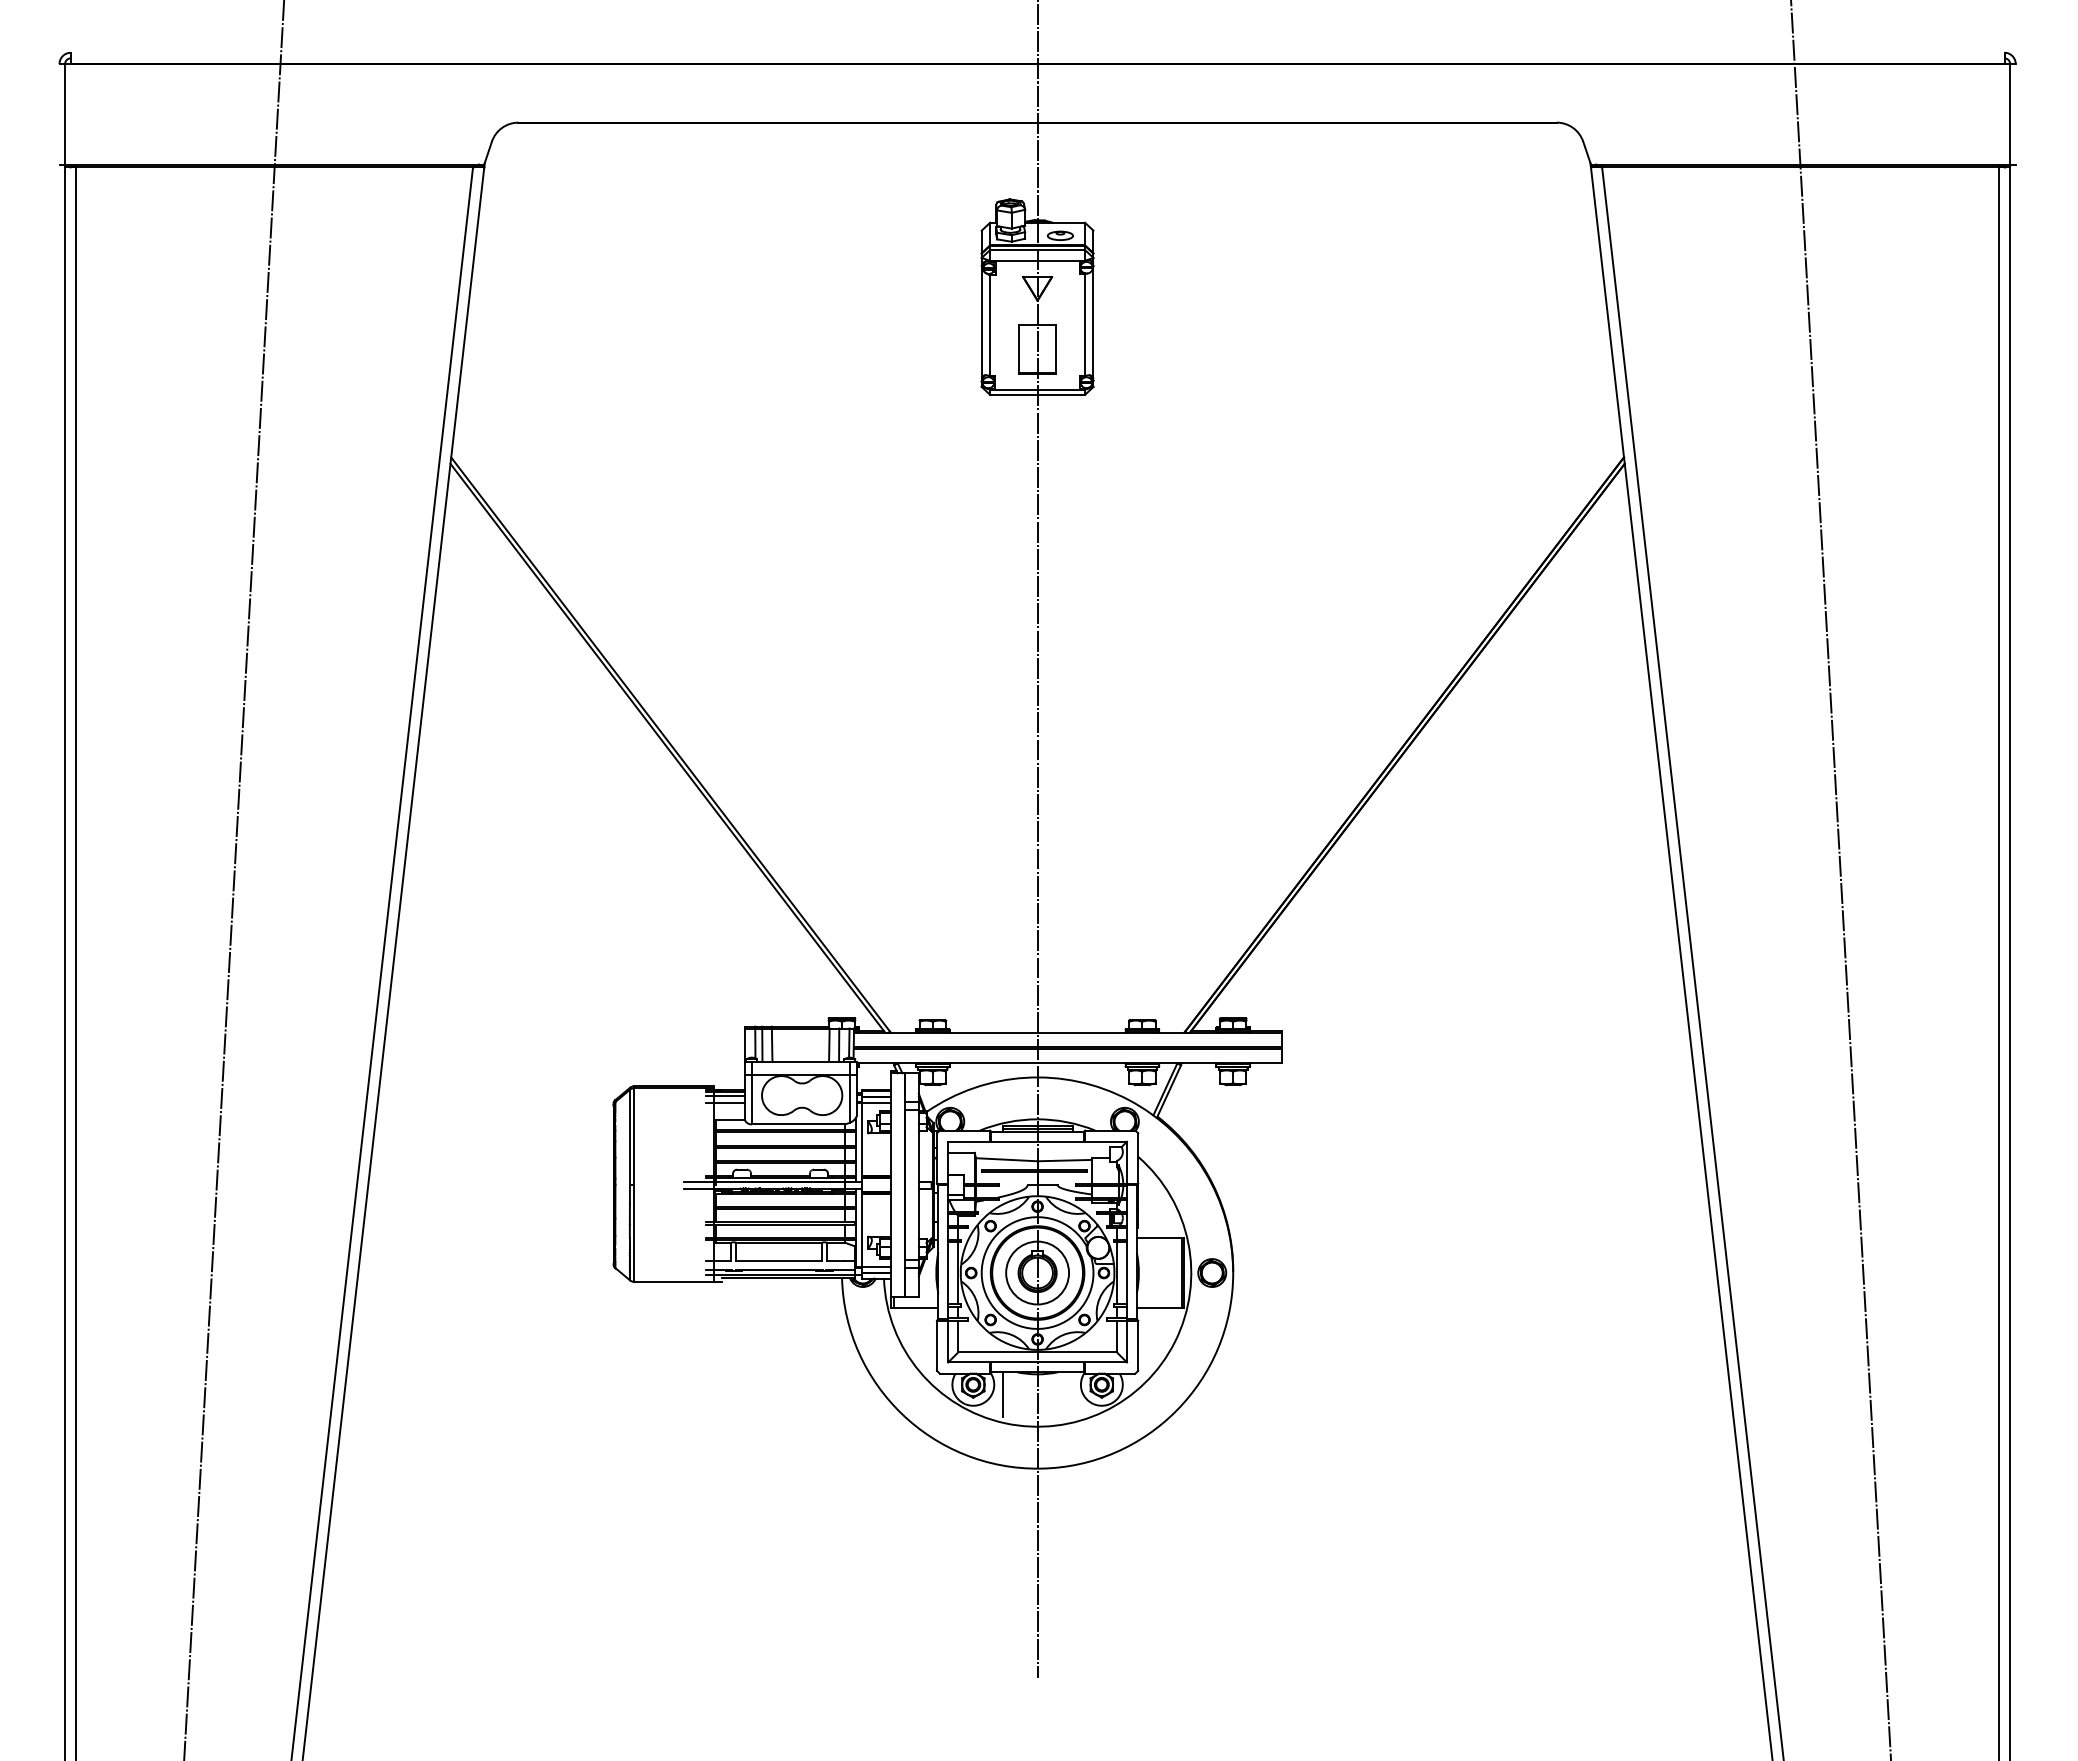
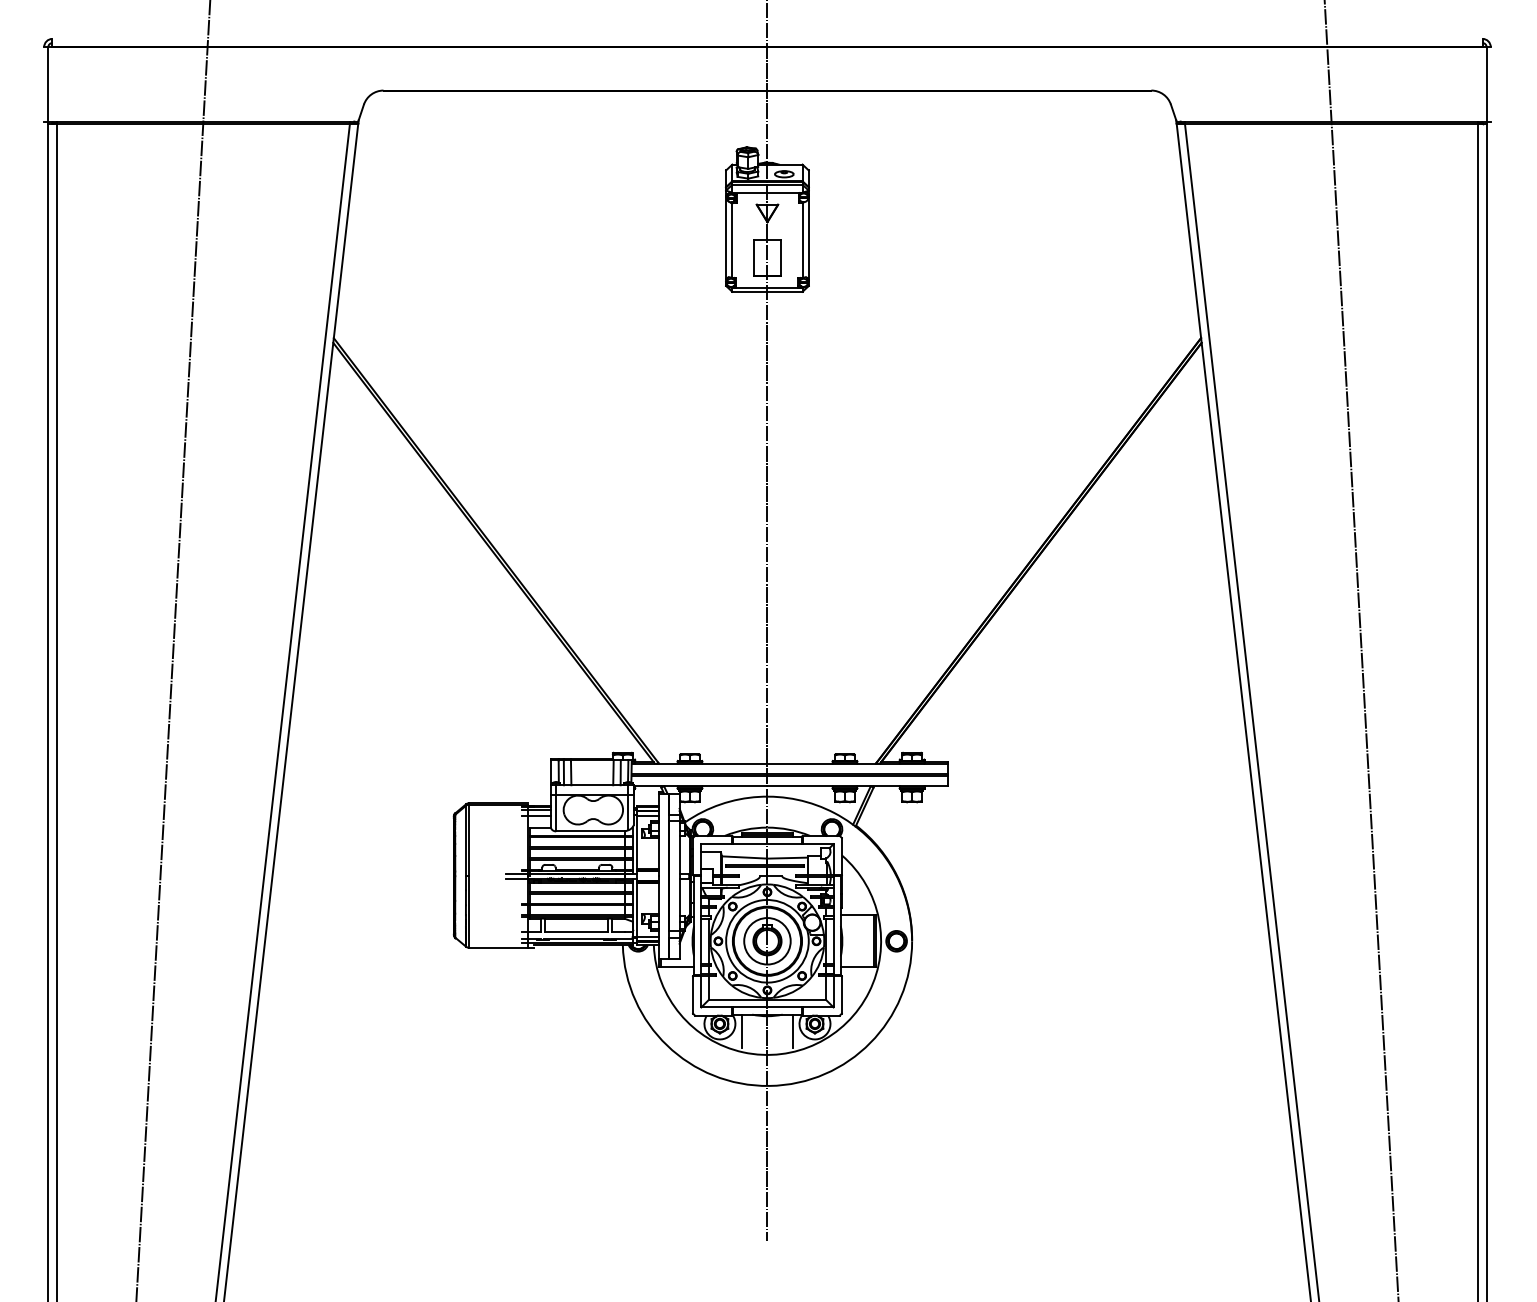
line: (1072, 1394) -> (793, 1031), added

